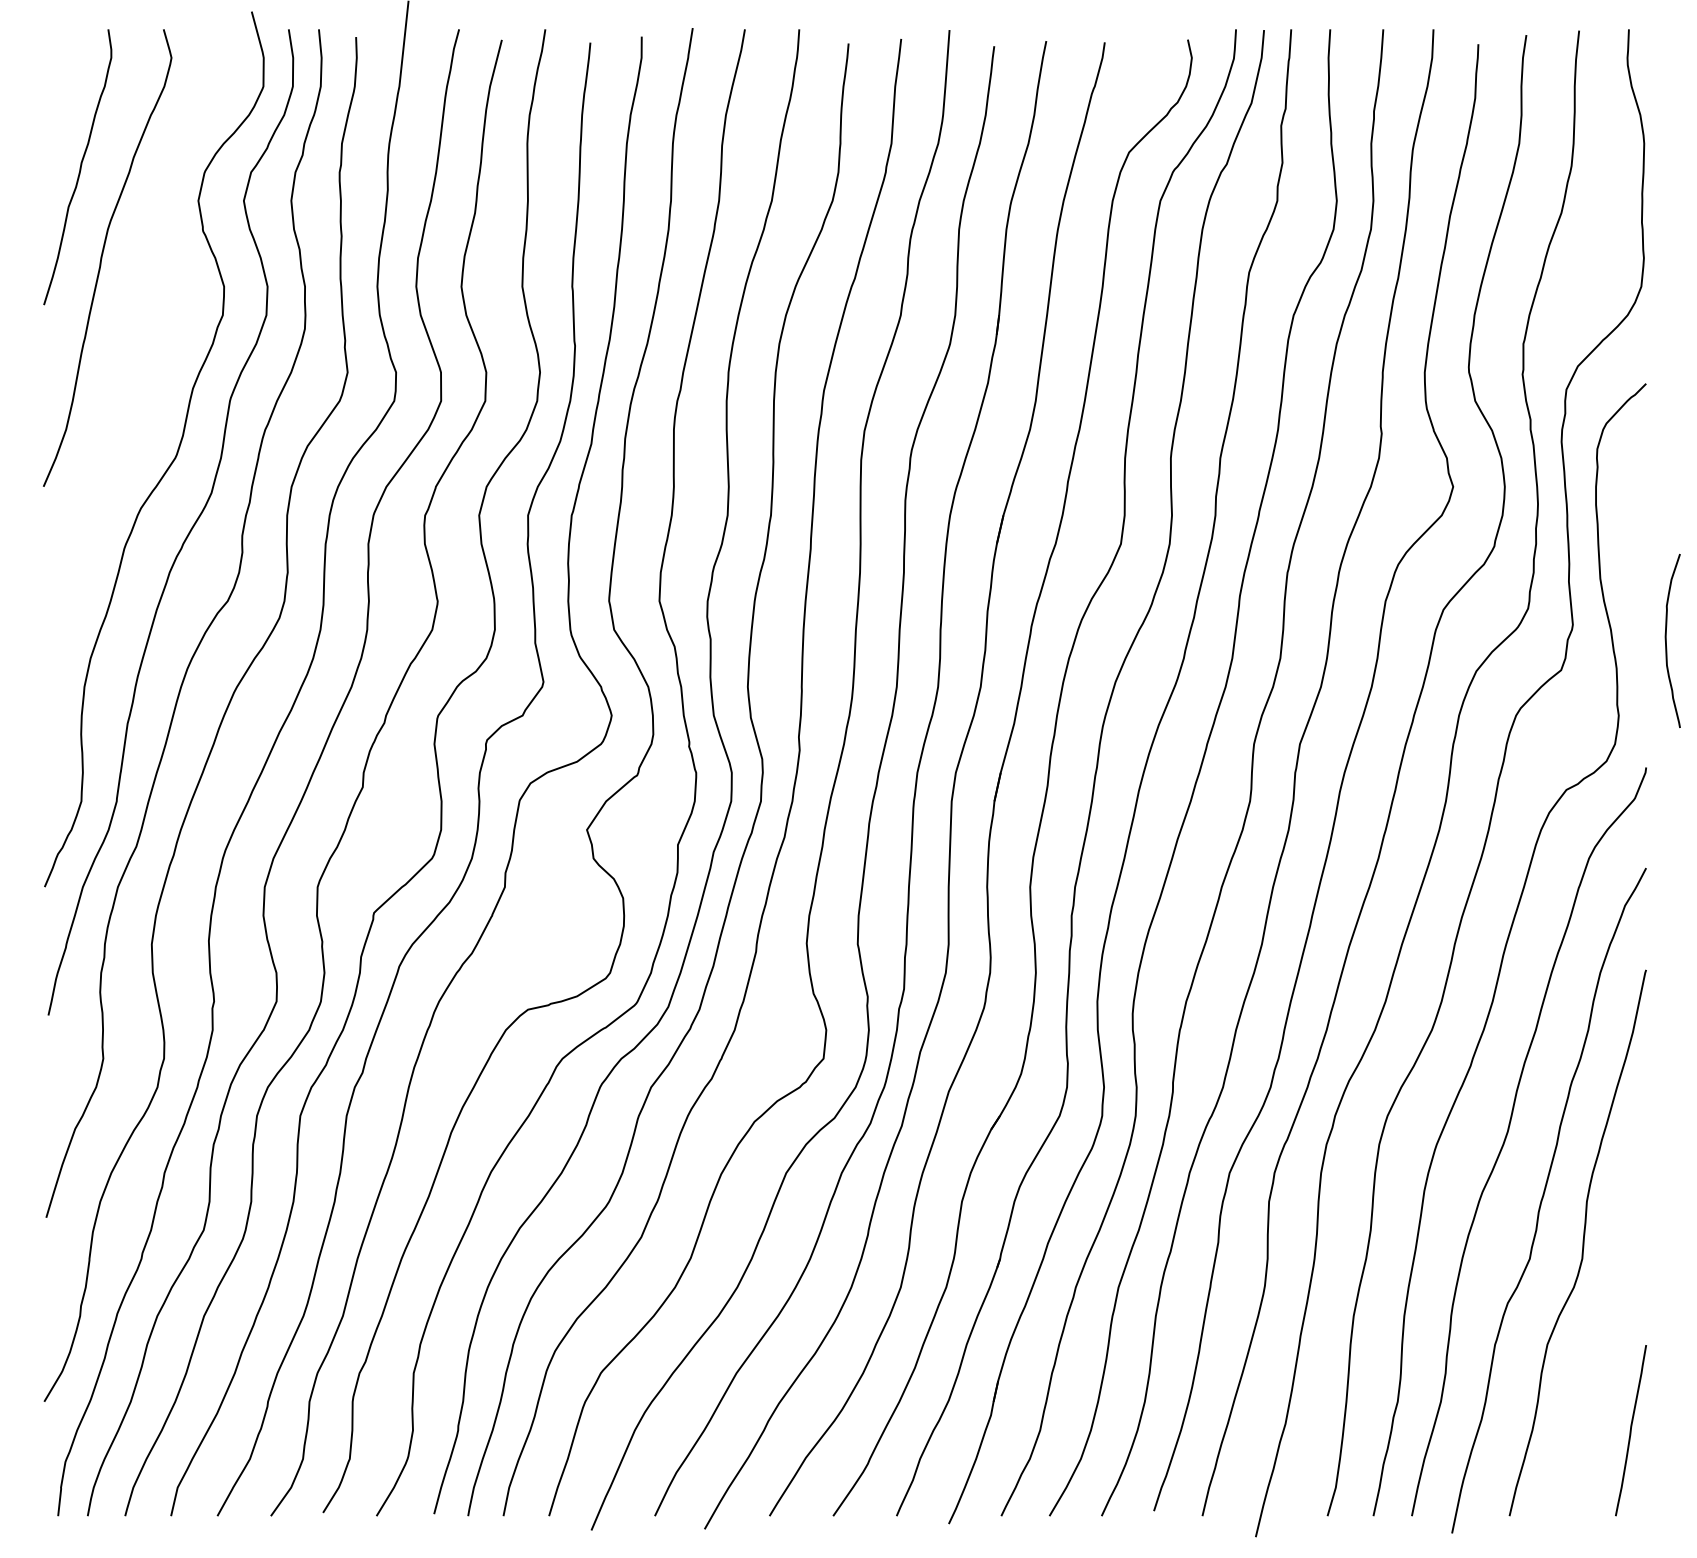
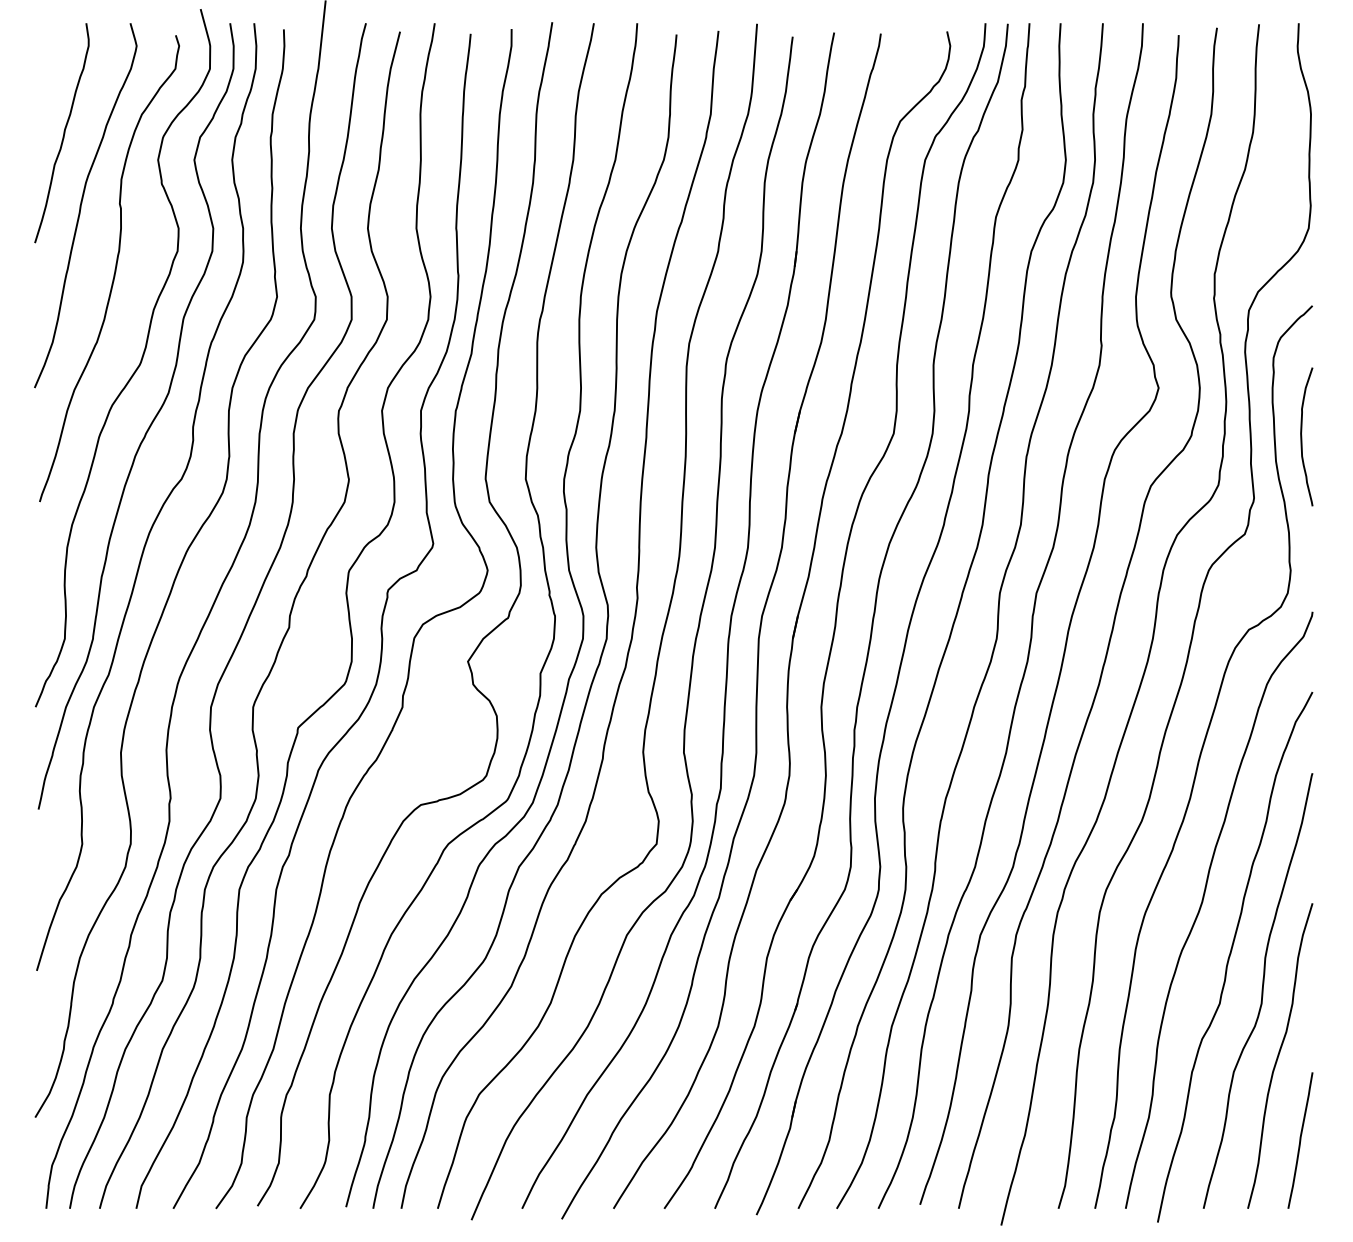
curve: (143, 338) -> (114, 269), added
curve: (1667, 640) -> (1302, 436), moved
curve: (1604, 1323) -> (1279, 1055), added

